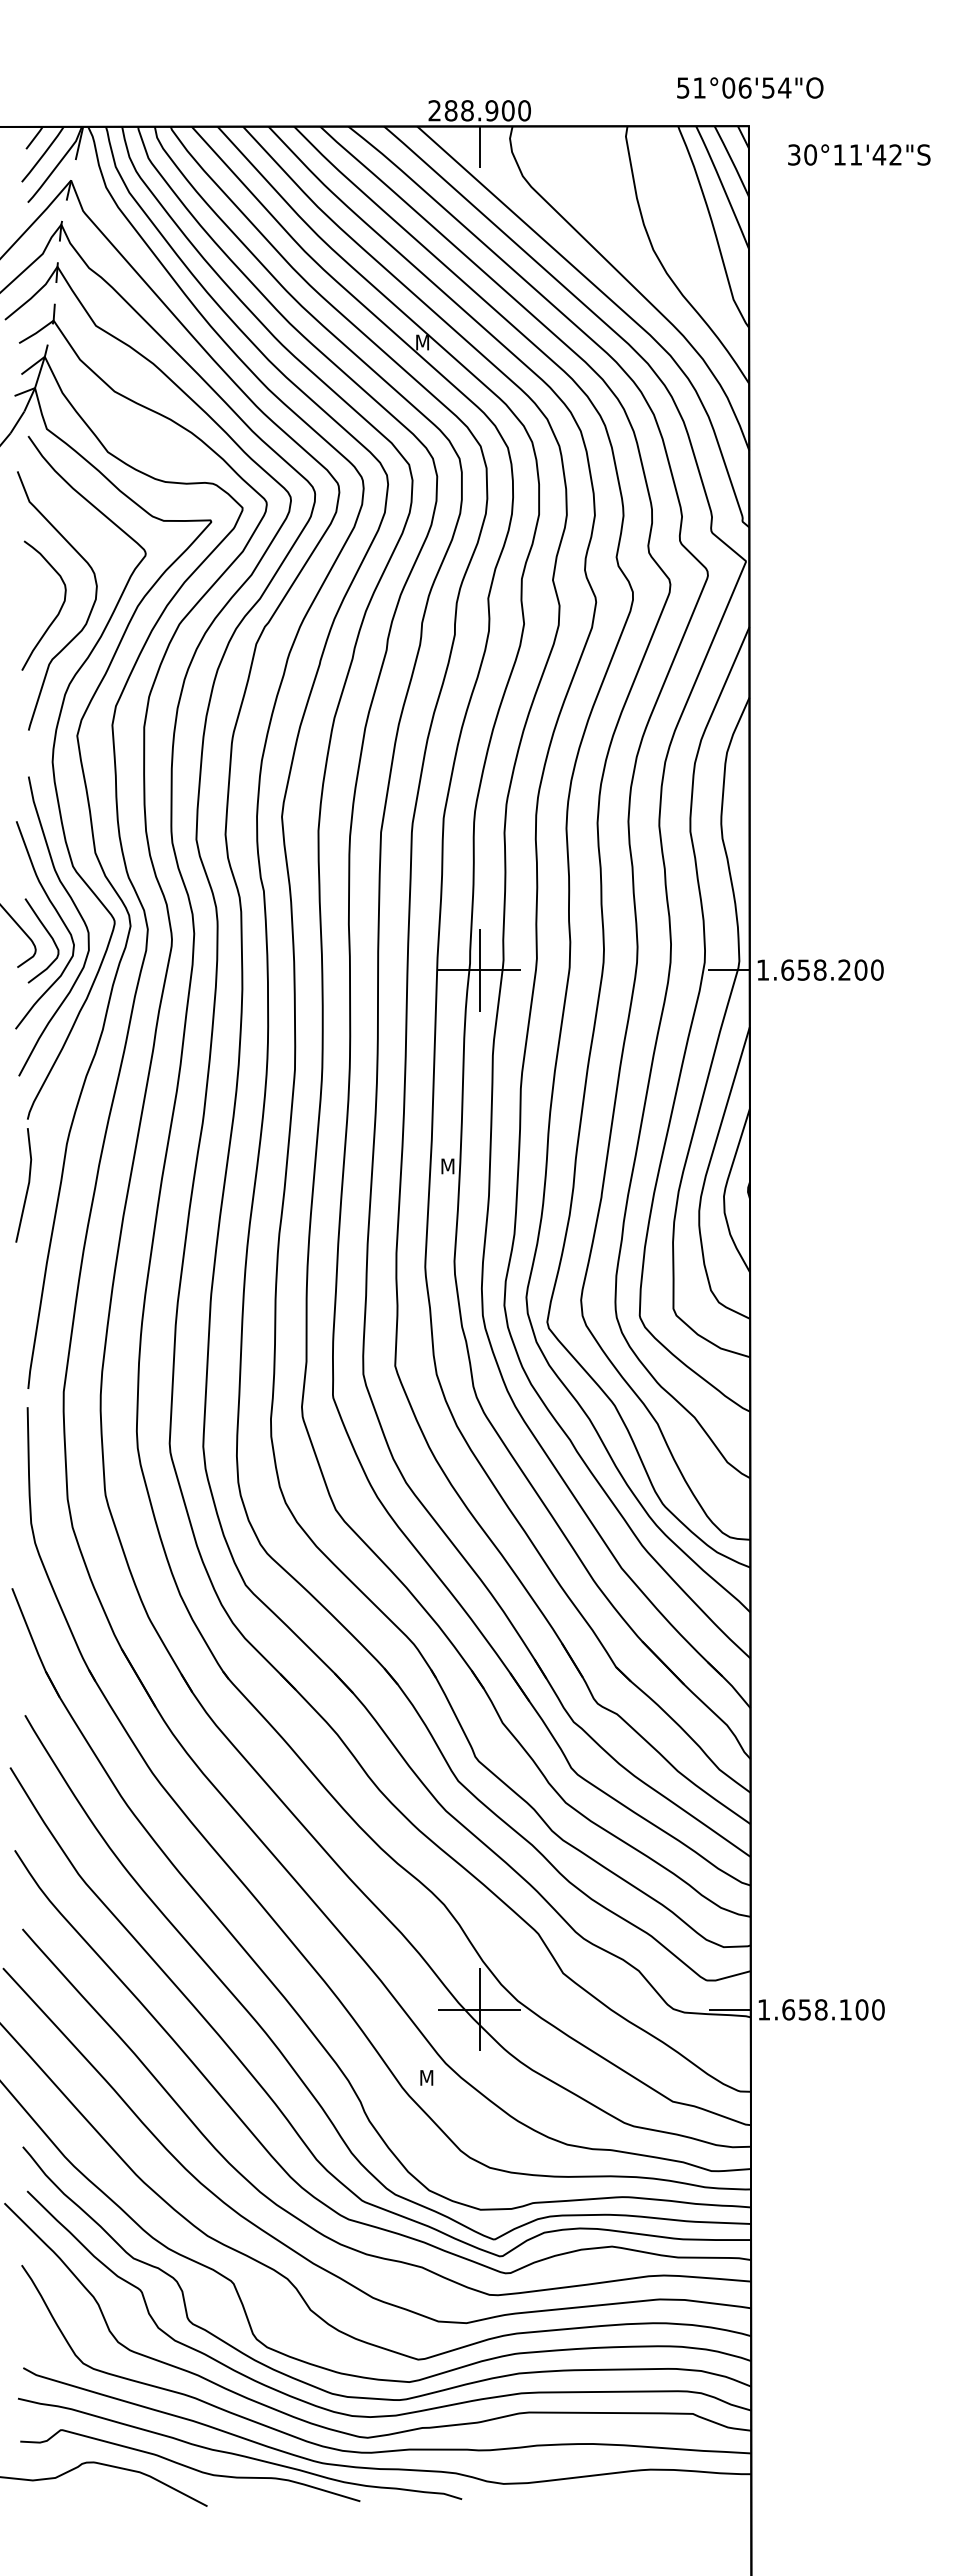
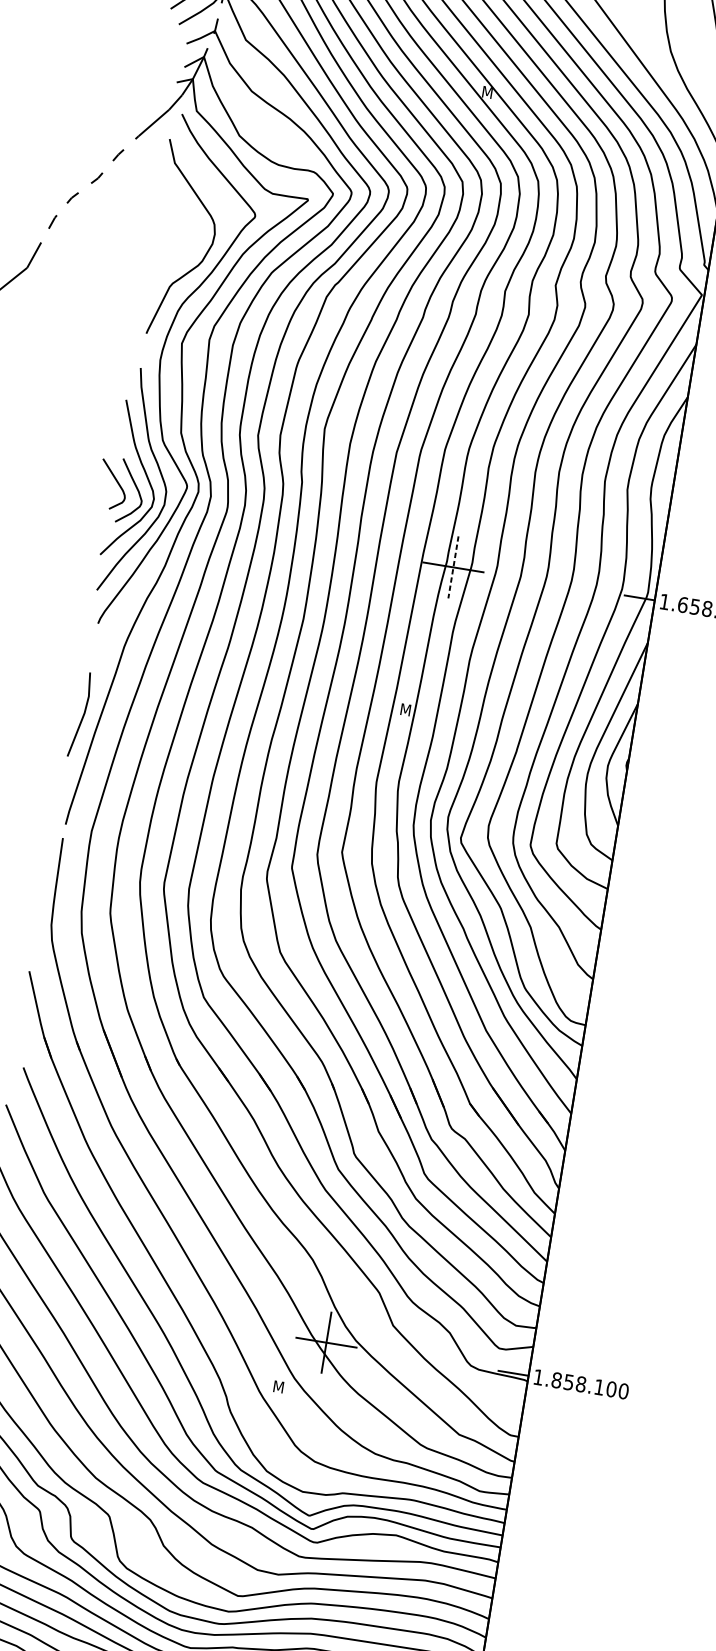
curve: (57, 613) -> (182, 249), removed
line: (479, 970) -> (453, 567), solid -> dashed
line: (27, 1185) -> (82, 715), moved
text: (788, 2009) -> (556, 1380), 1.658.100 -> 1.858.100

